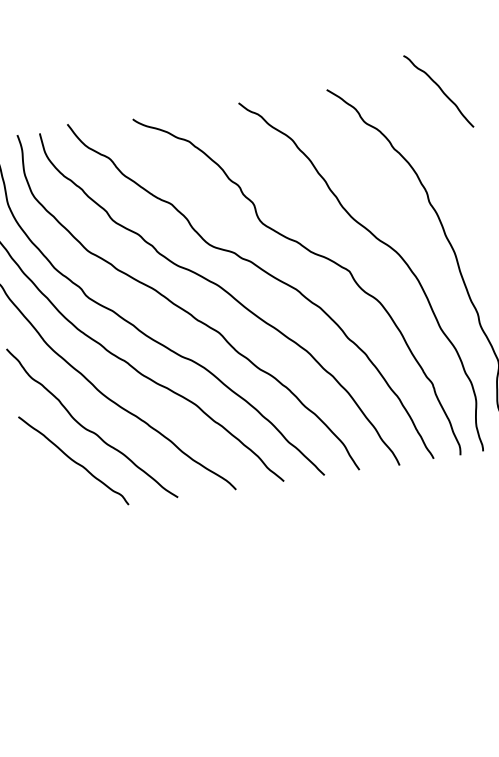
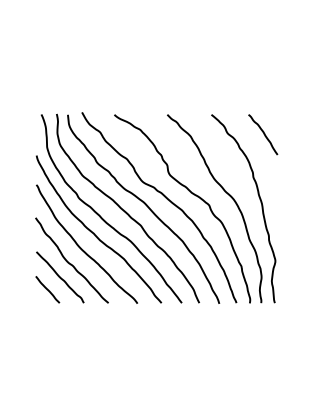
curve: (439, 90) -> (263, 134), moved
line: (51, 488) -> (47, 289), added

